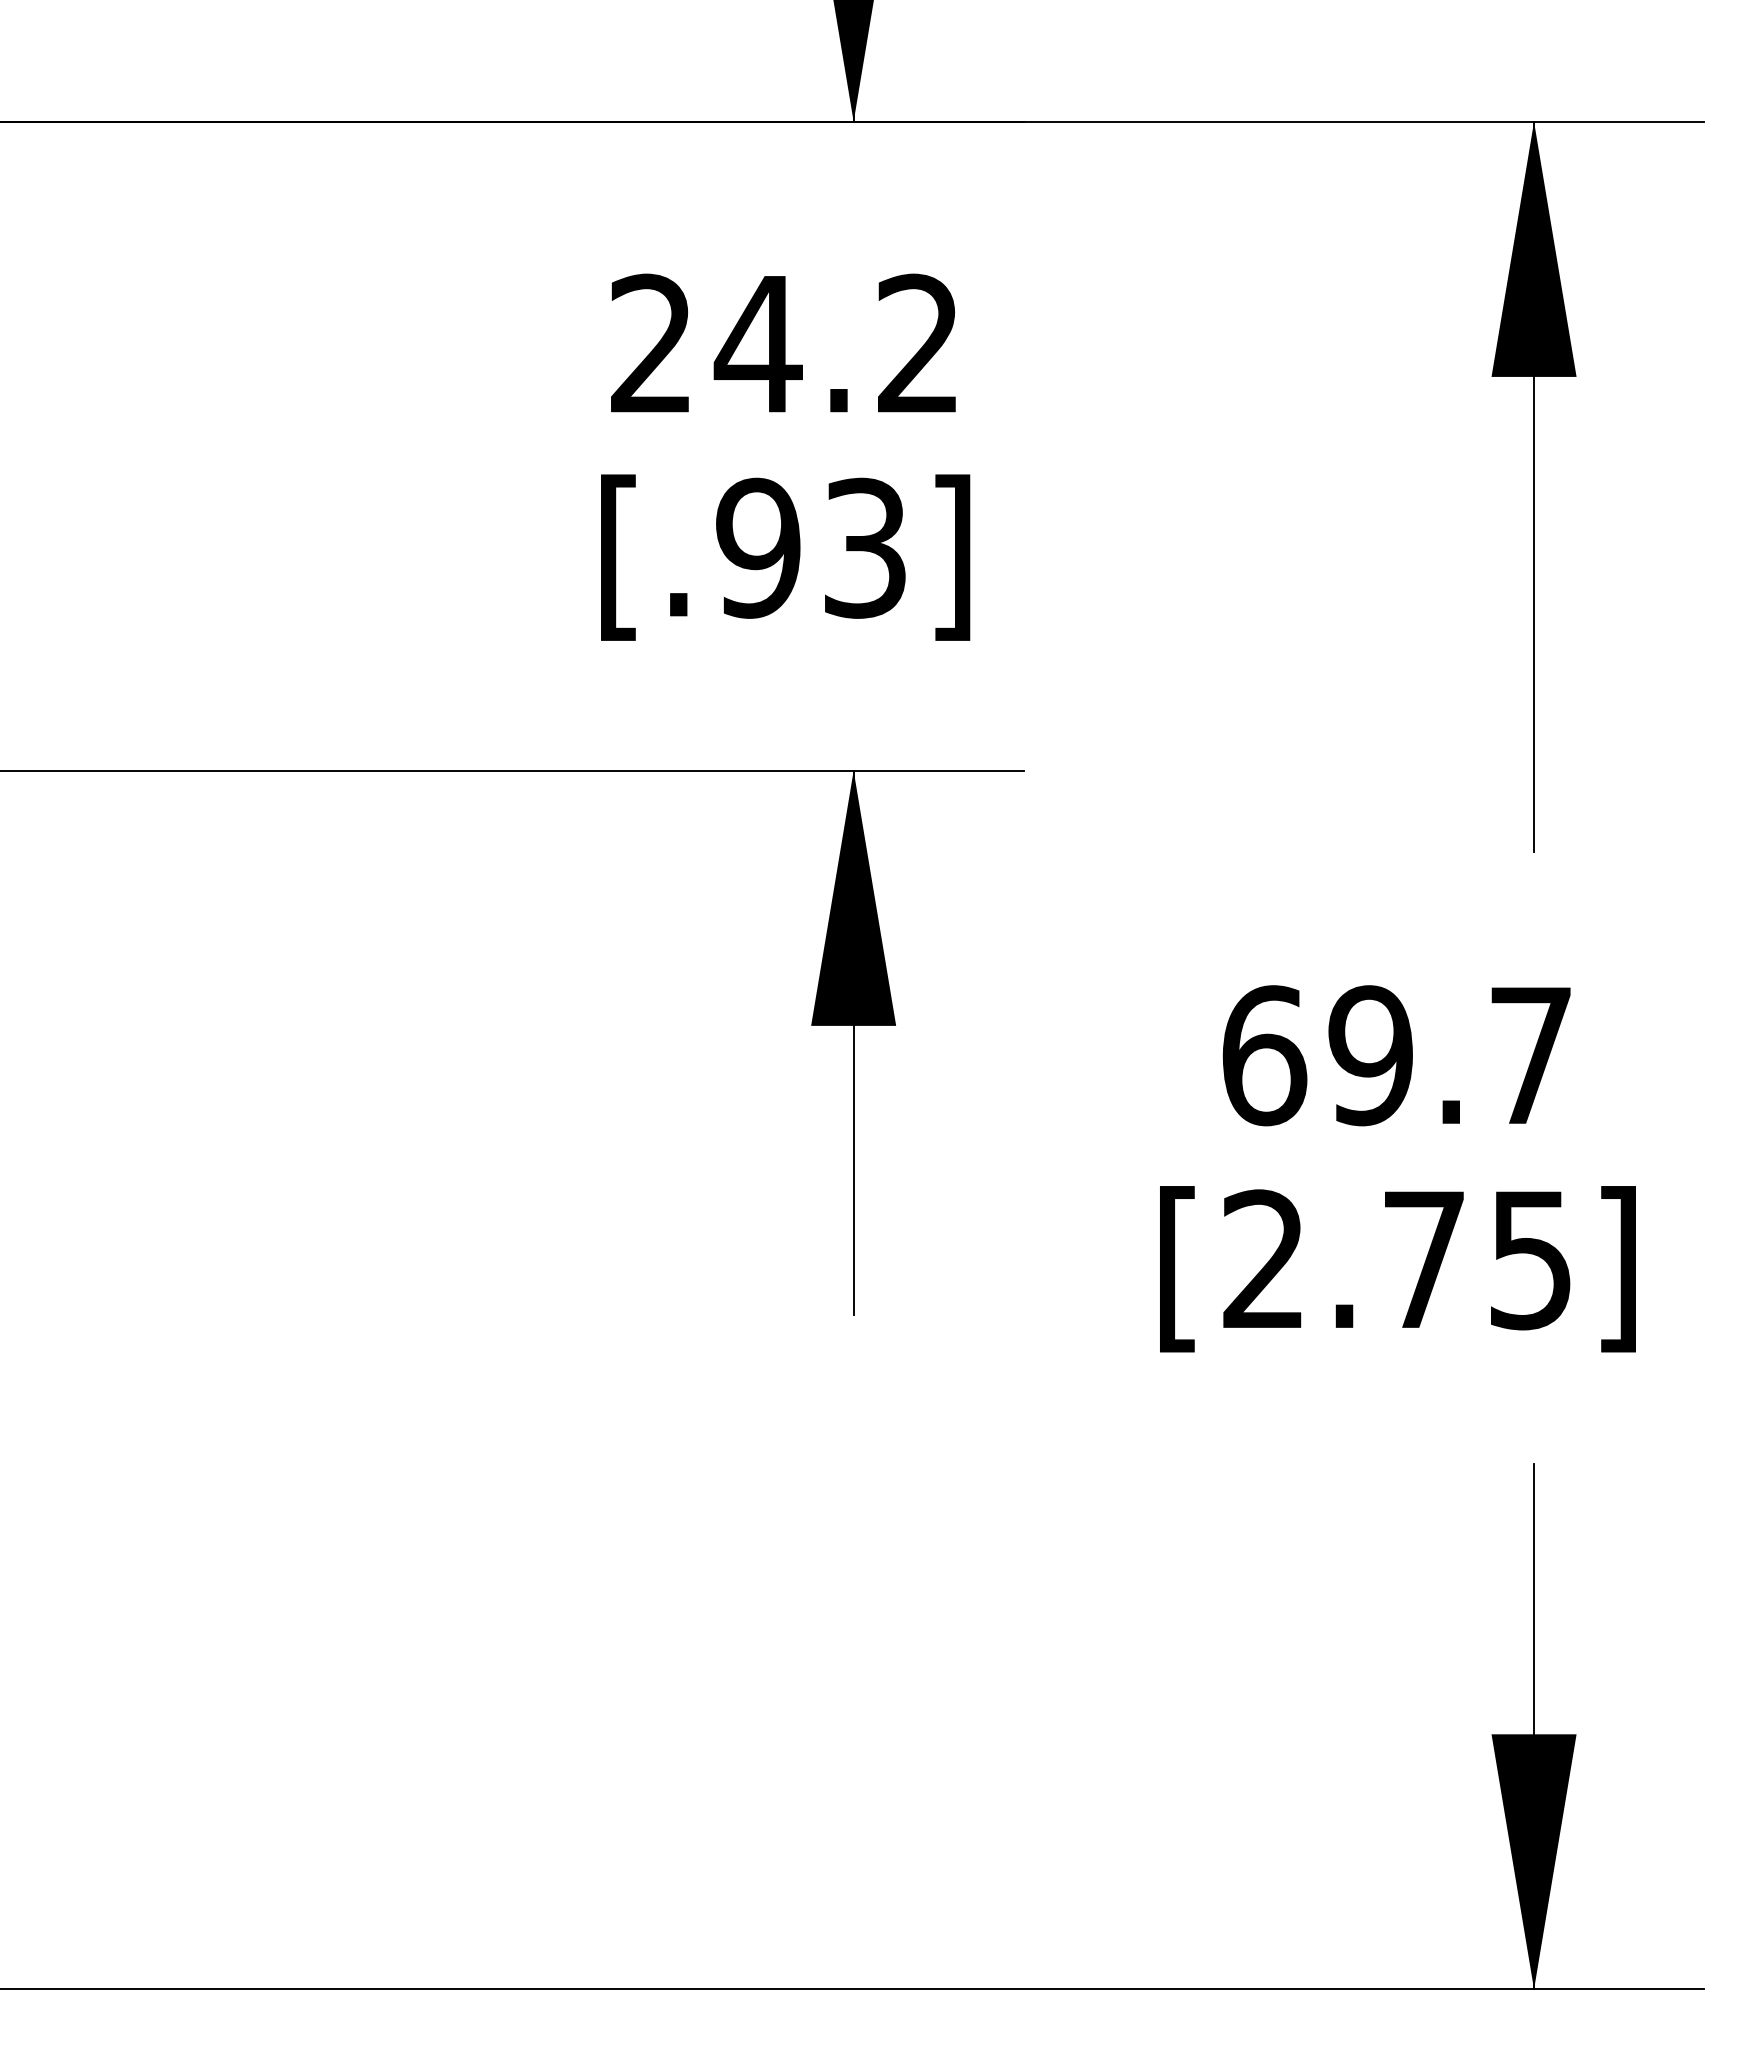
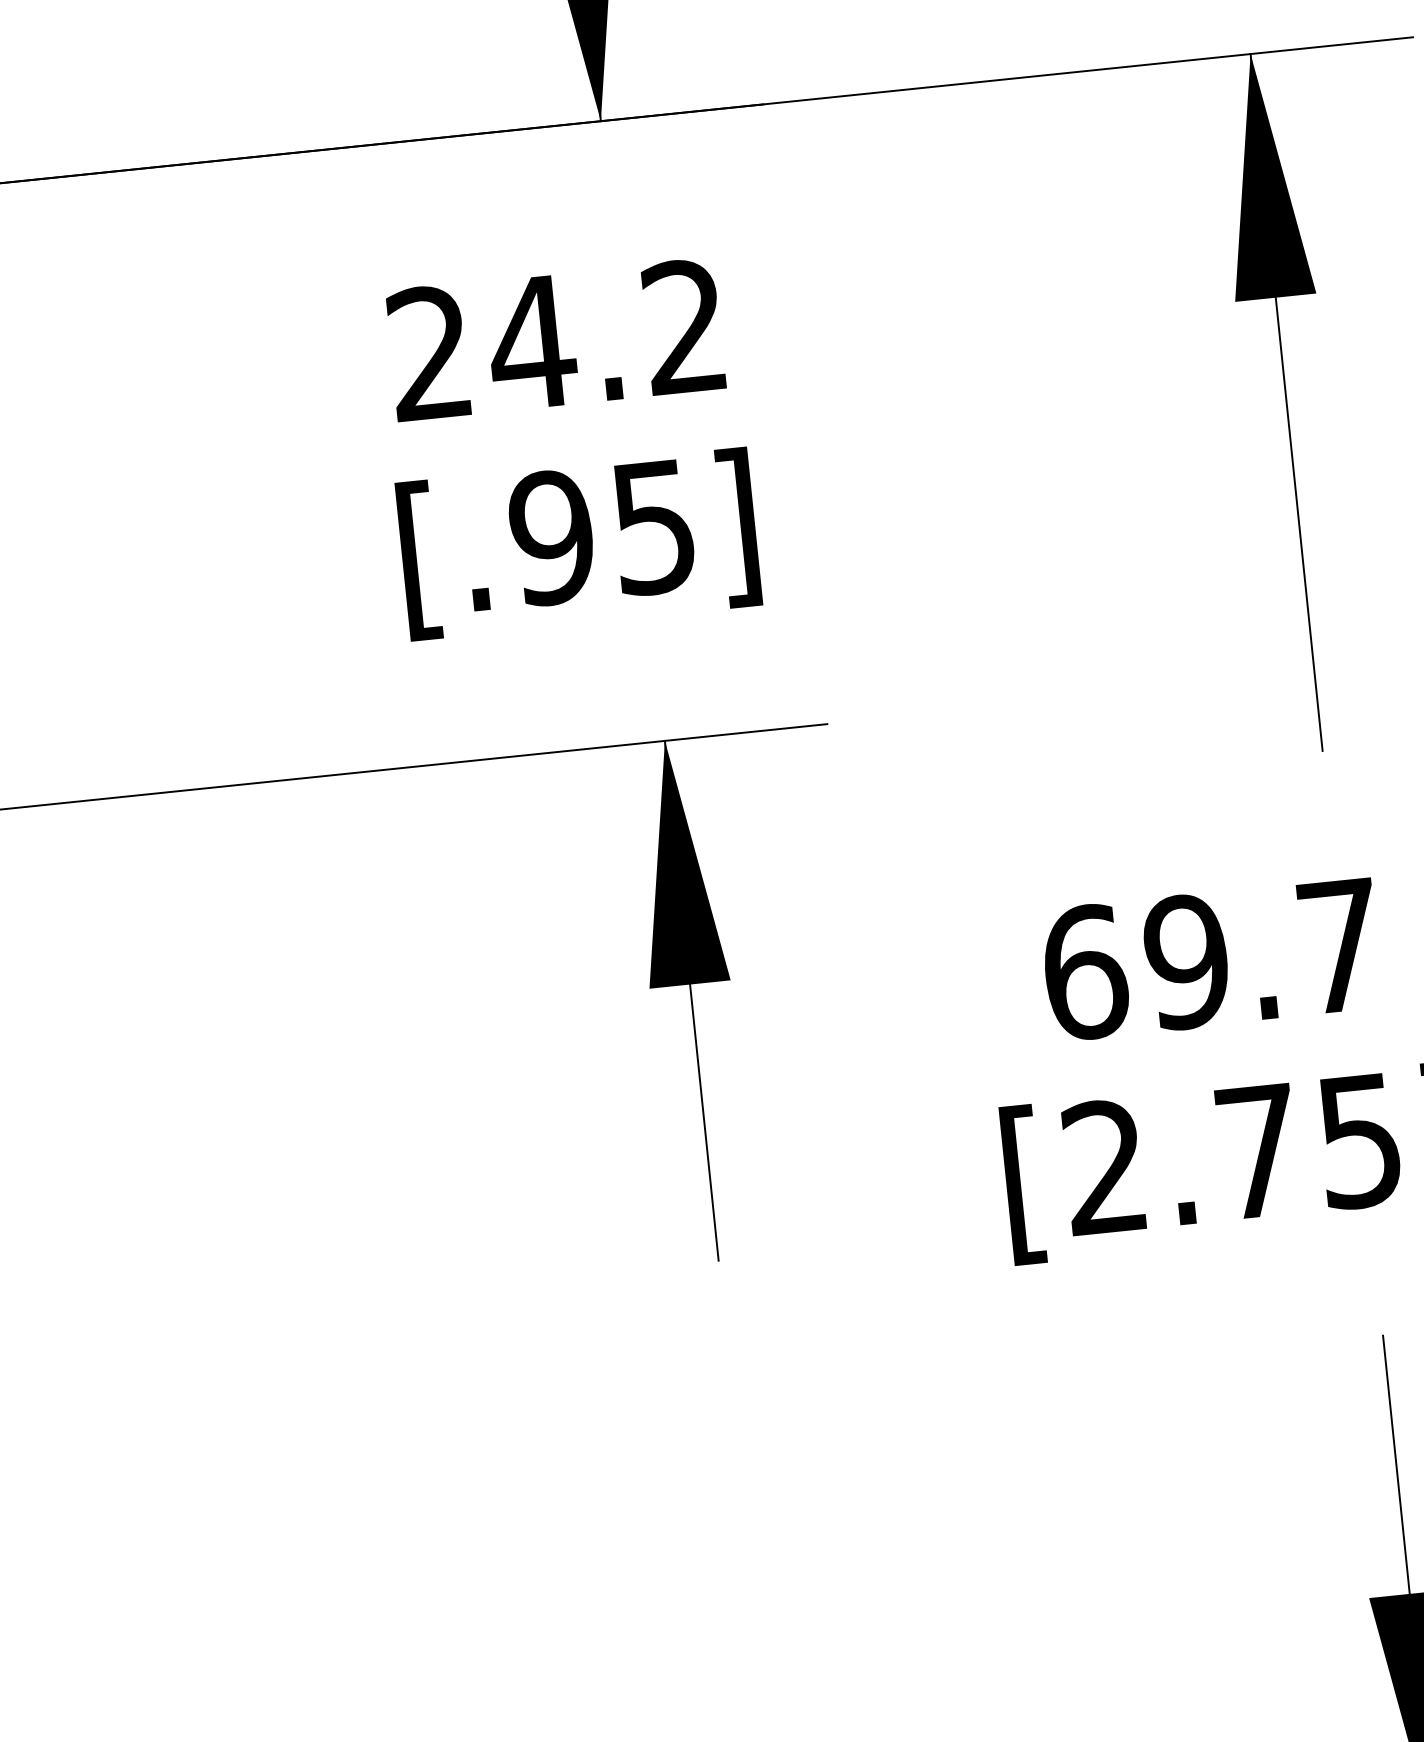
text: (865, 547) -> (654, 526), [.93] -> [.95]

